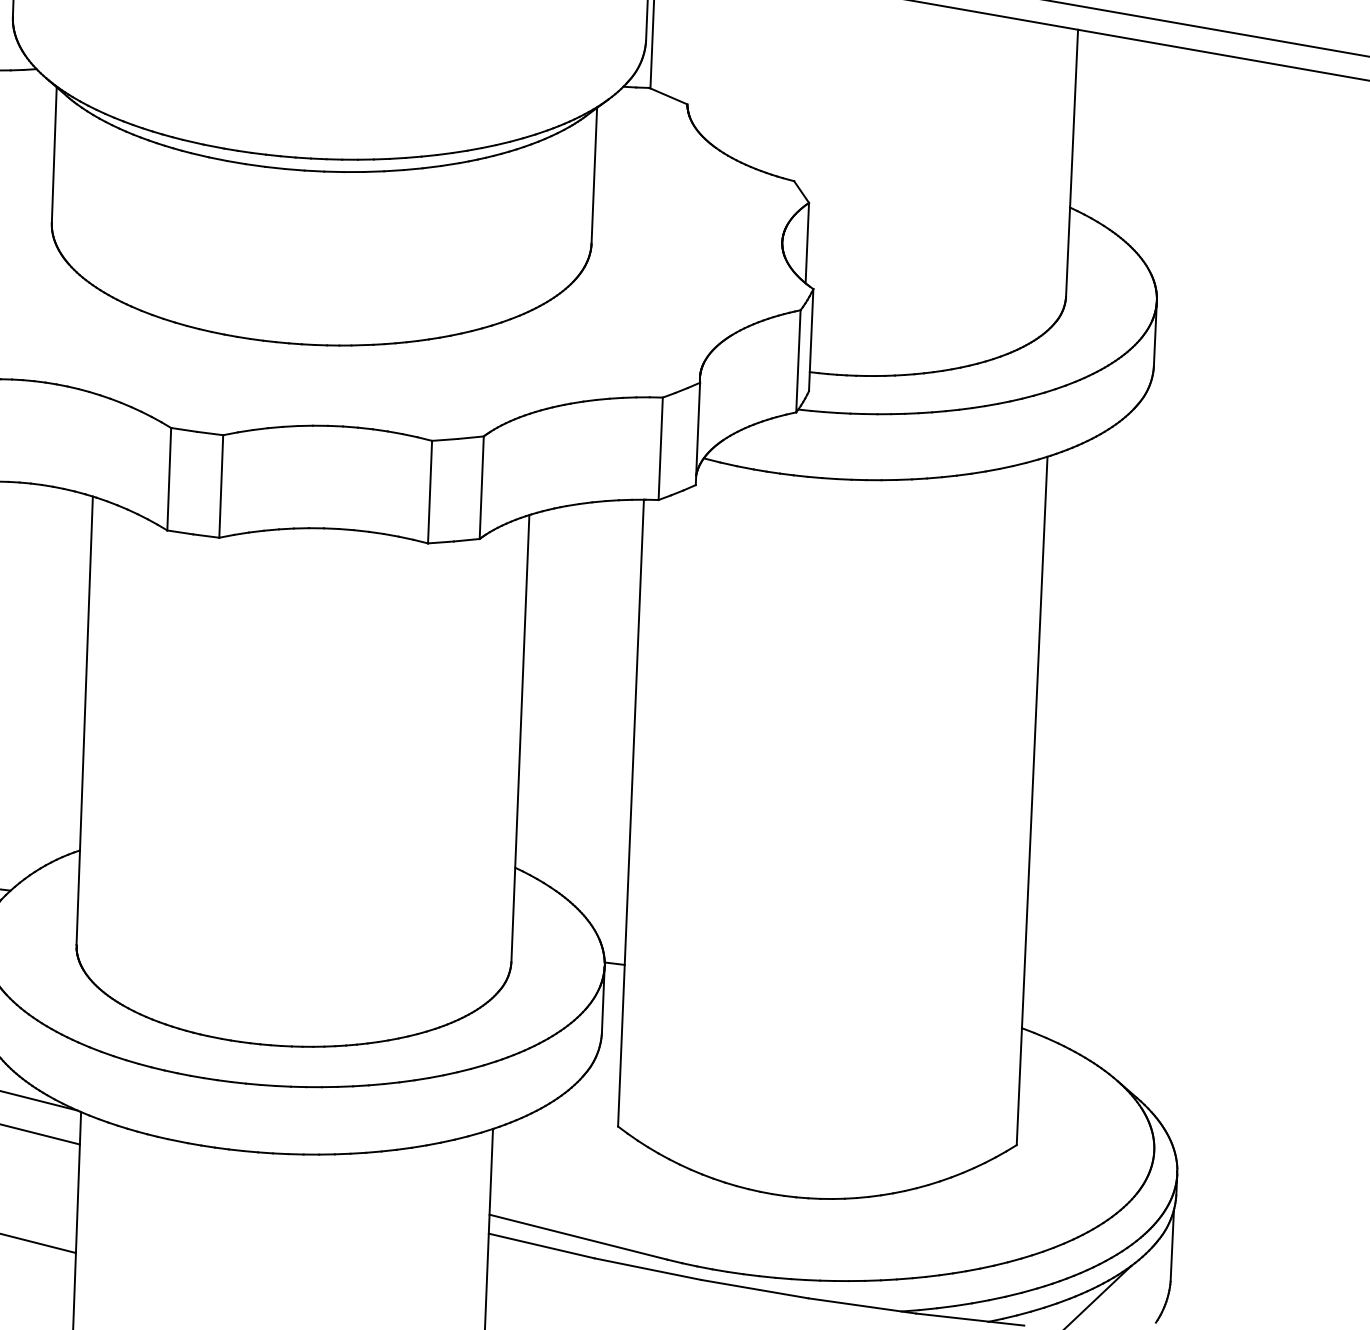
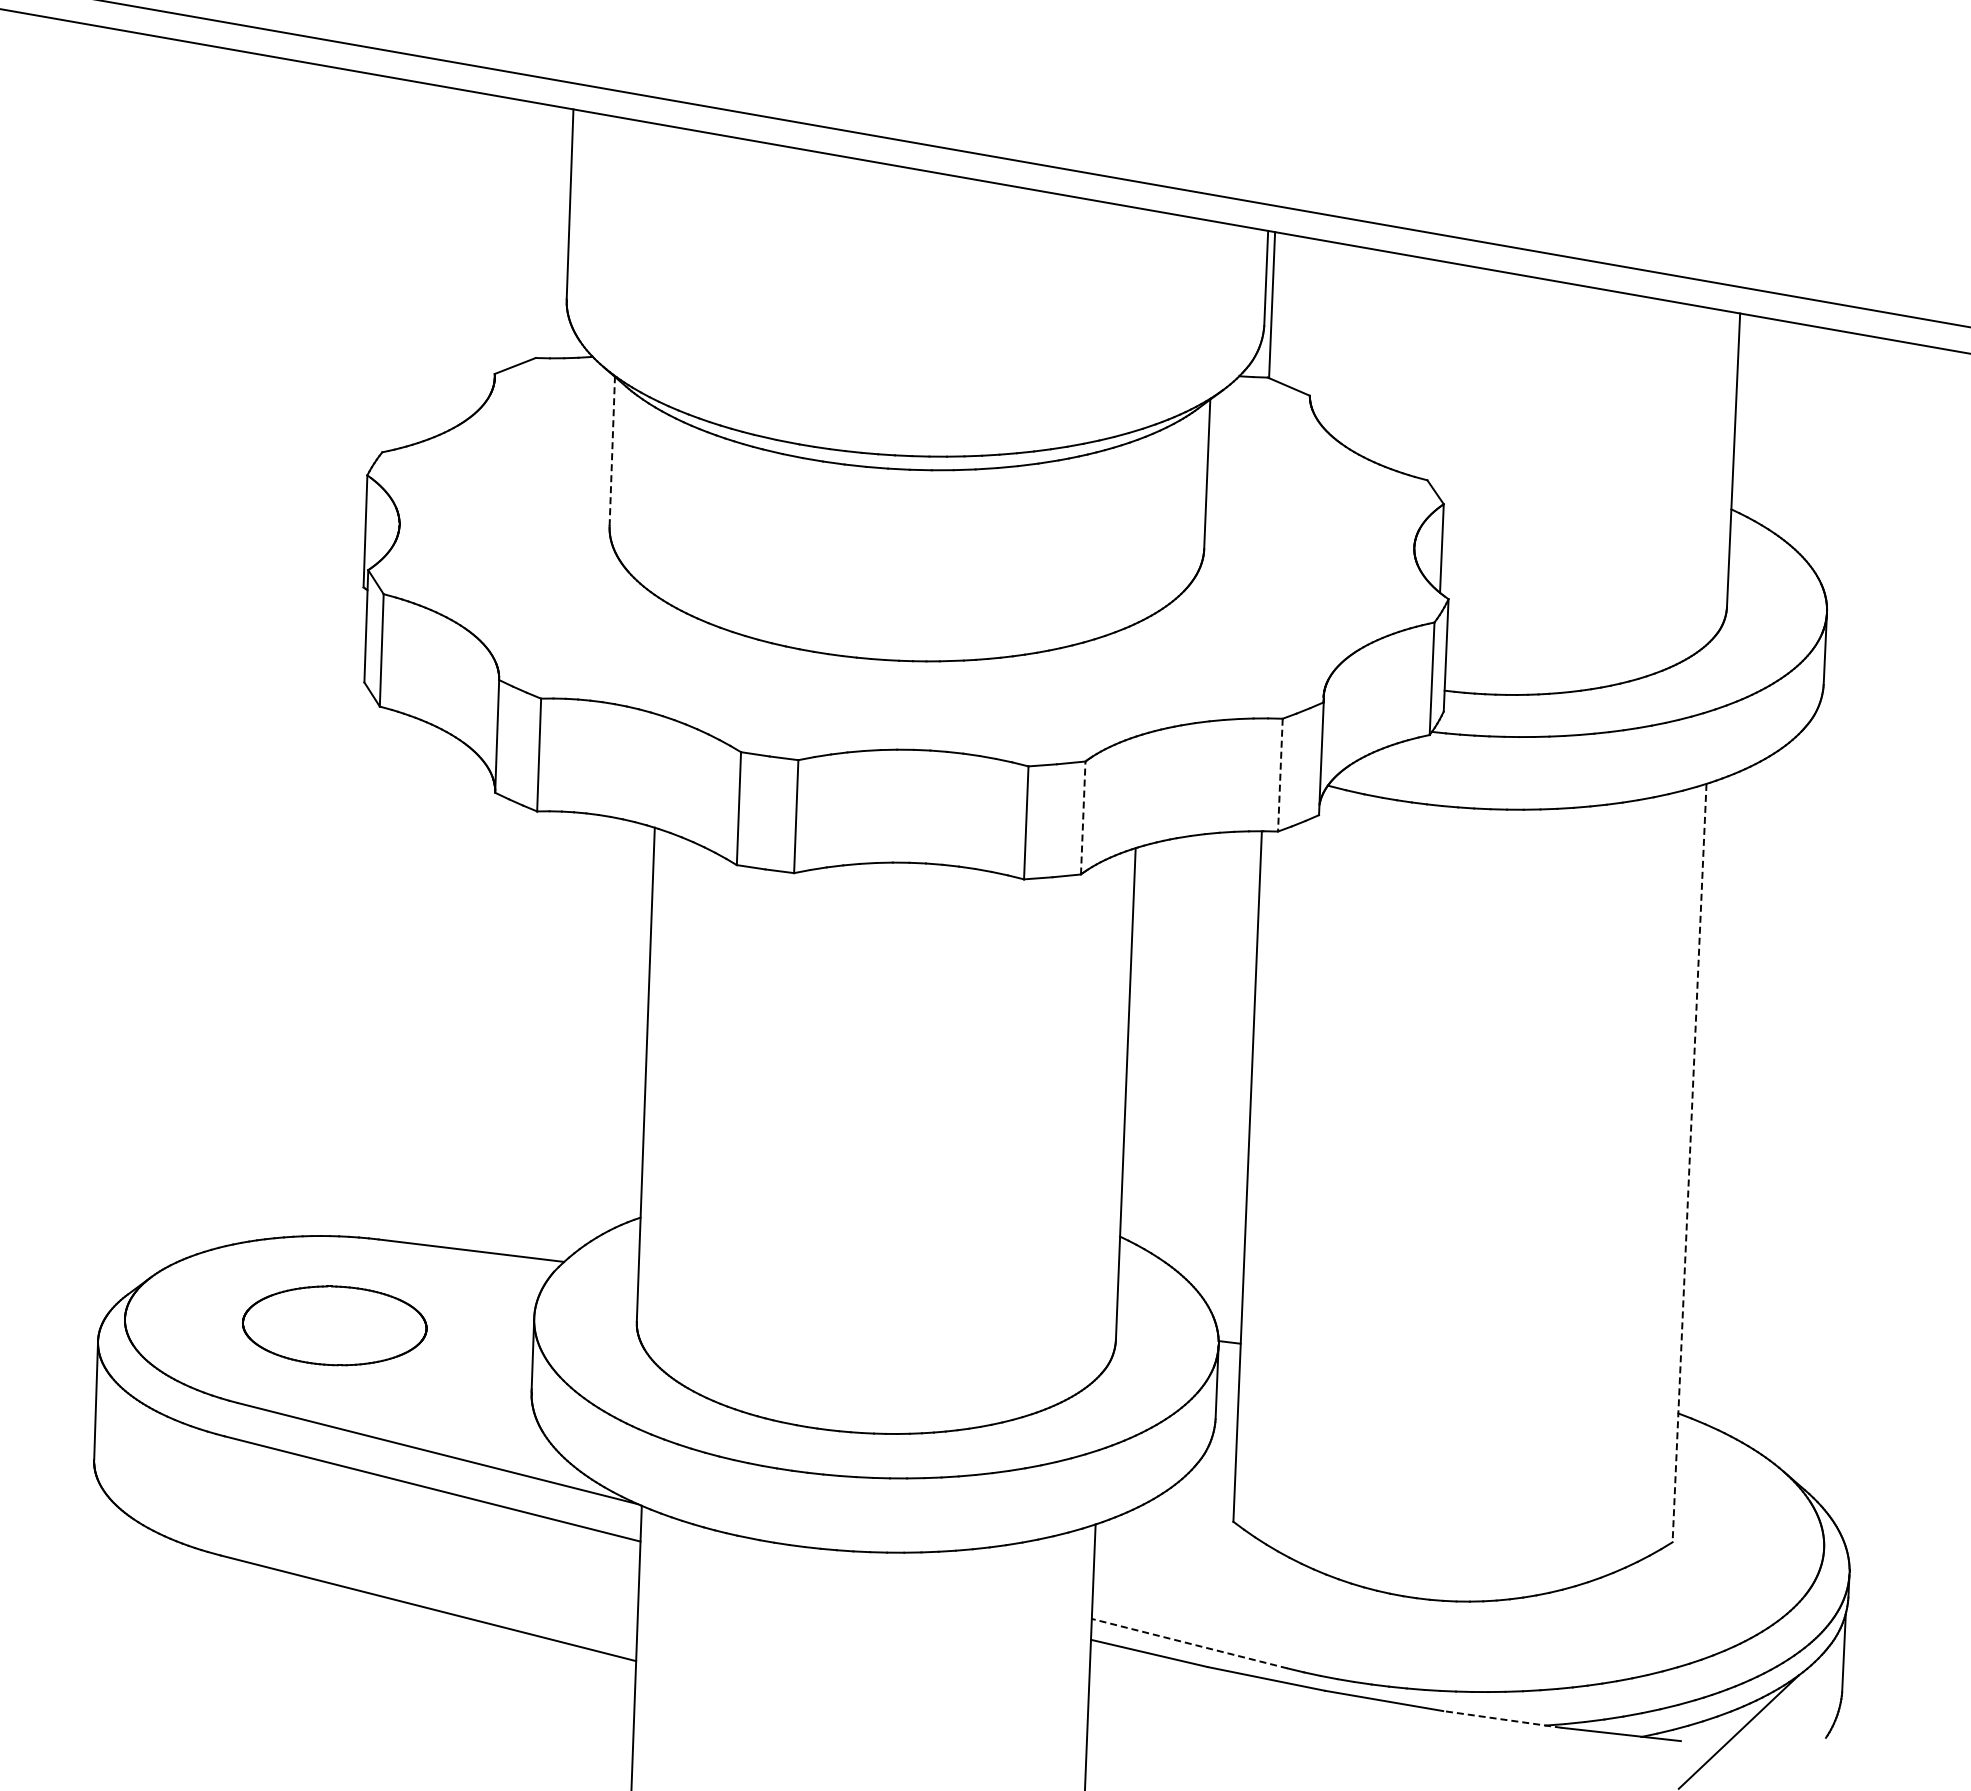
line: (54, 155) -> (612, 451), solid -> dashed
line: (660, 449) -> (1280, 775), solid -> dashed
line: (482, 488) -> (1083, 818), solid -> dashed
line: (1032, 801) -> (1689, 1163), solid -> dashed
line: (578, 1237) -> (1189, 1643), solid -> dashed
line: (862, 1305) -> (1502, 1719), solid -> dashed

